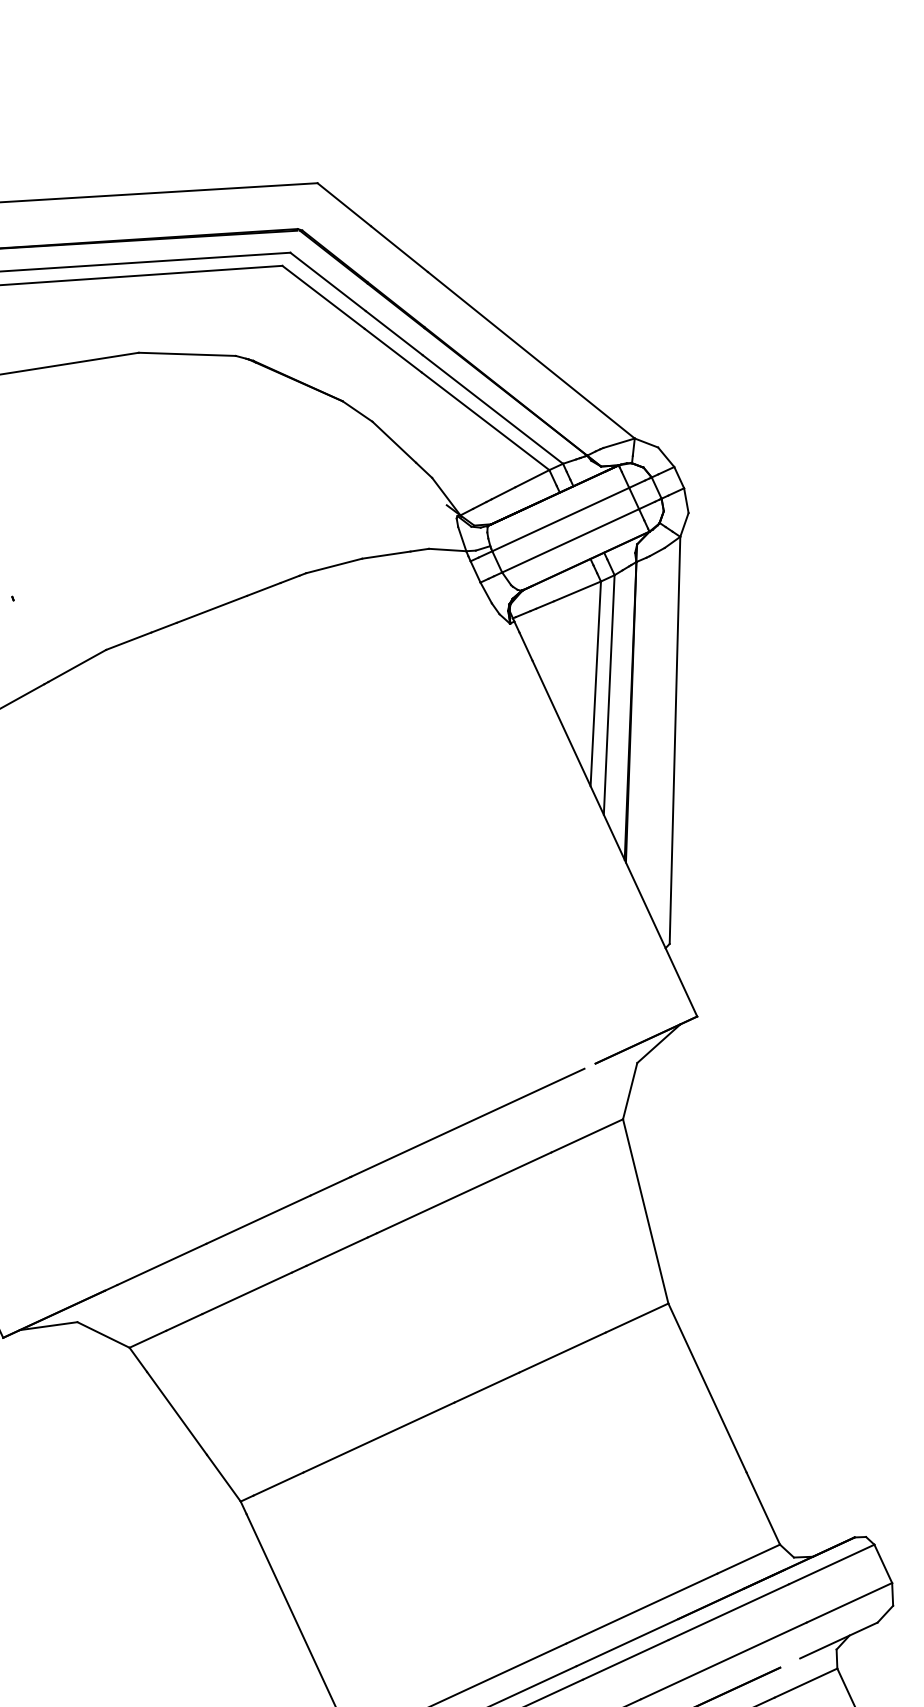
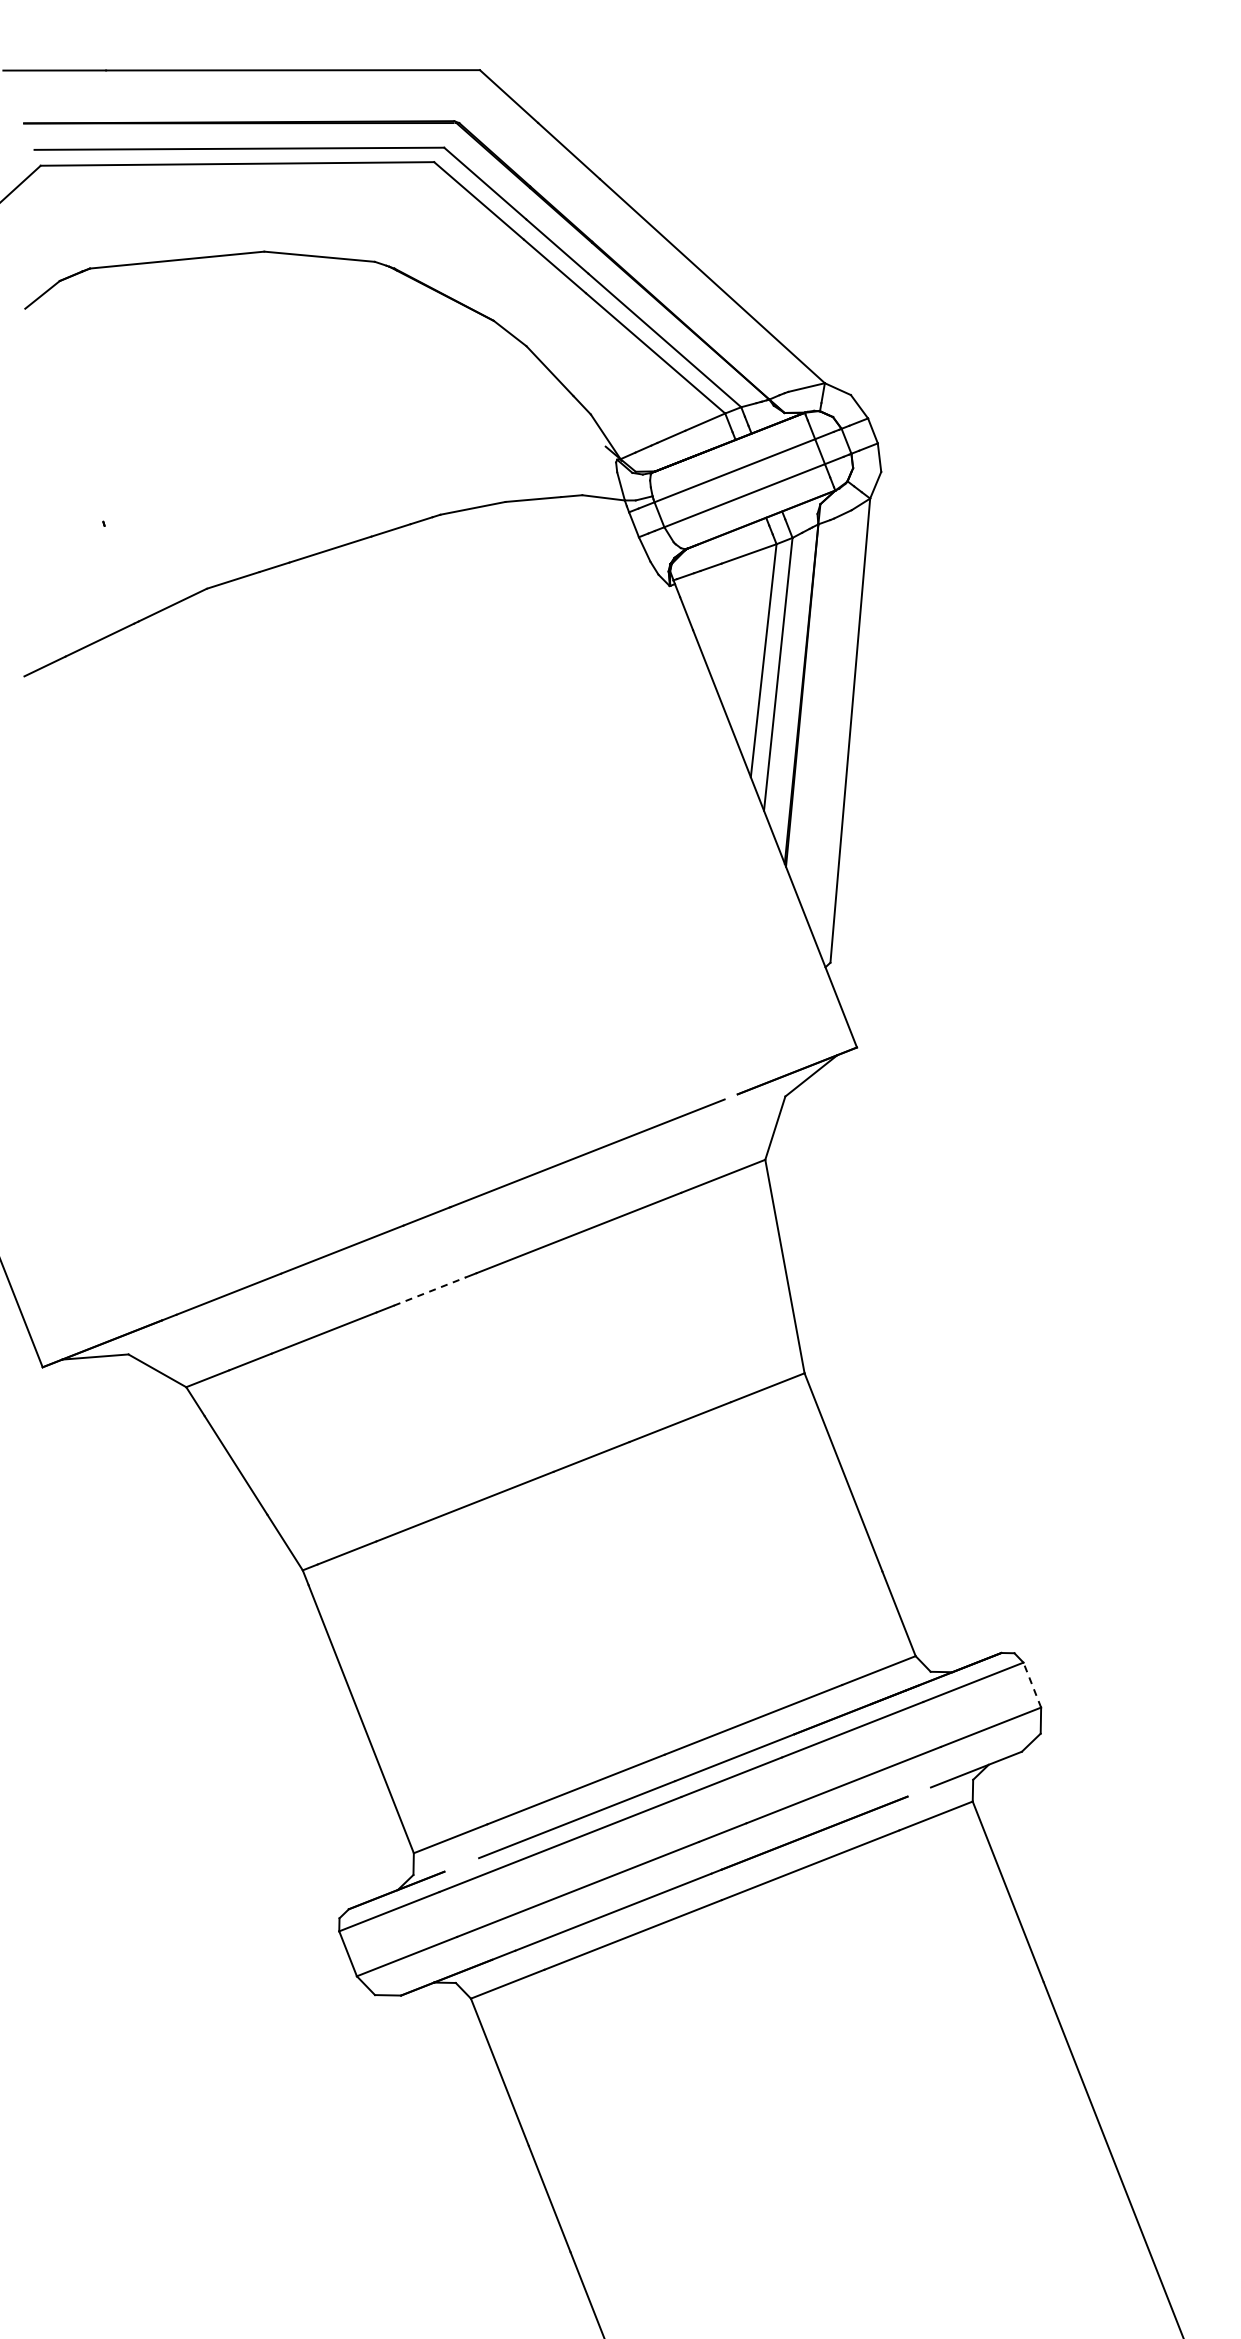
line: (336, 1251) -> (429, 1291), solid -> dashed
line: (883, 1563) -> (1032, 1684), solid -> dashed

